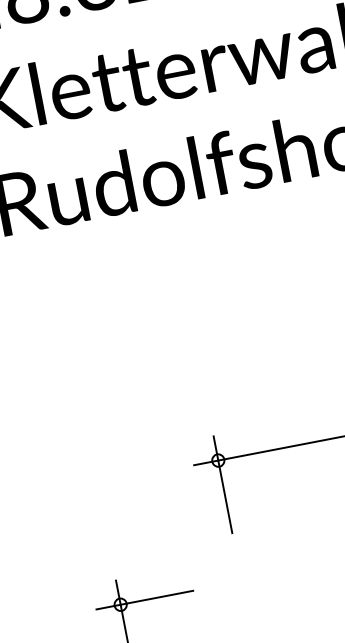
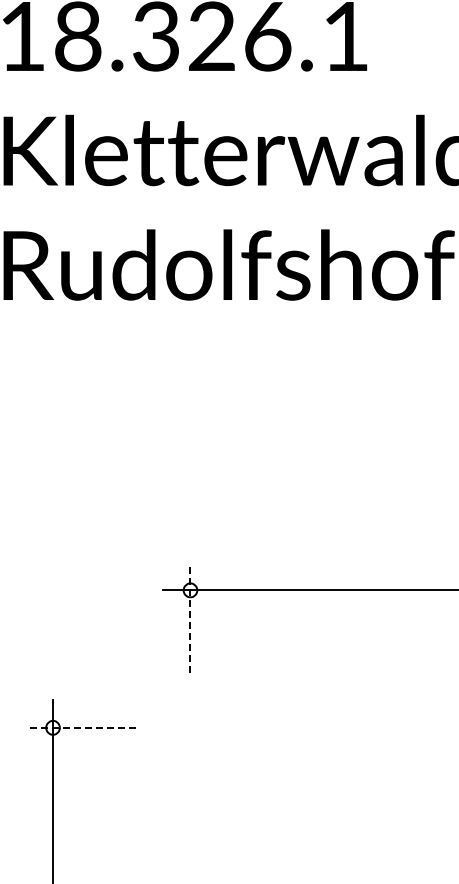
line: (222, 484) -> (190, 617), solid -> dashed
line: (144, 599) -> (80, 727), solid -> dashed

